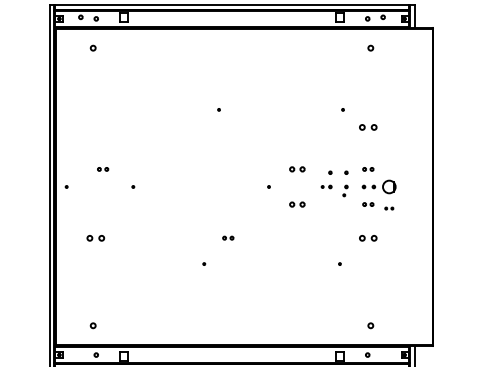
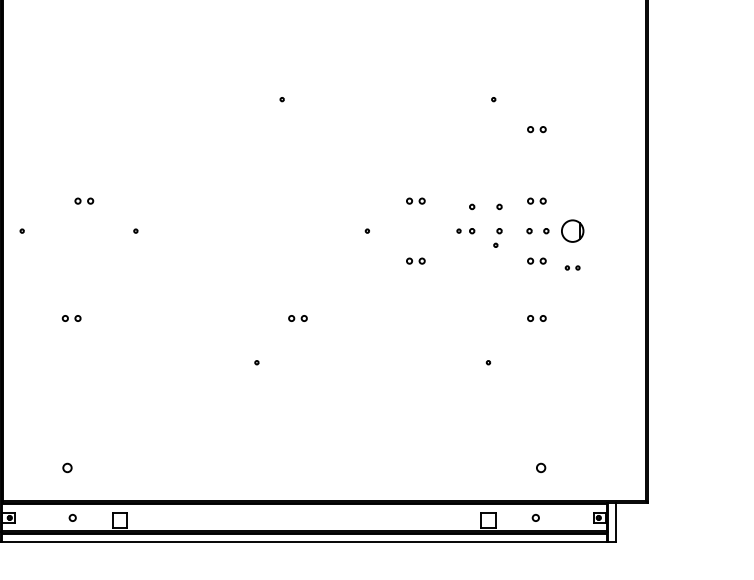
part: (368, 127) -> (537, 129), size x0.62
part: (297, 169) -> (416, 201), size x0.71
part: (297, 204) -> (416, 261), size x0.71
part: (95, 237) -> (71, 317), size x0.62
part: (368, 237) -> (537, 317), size x0.62

